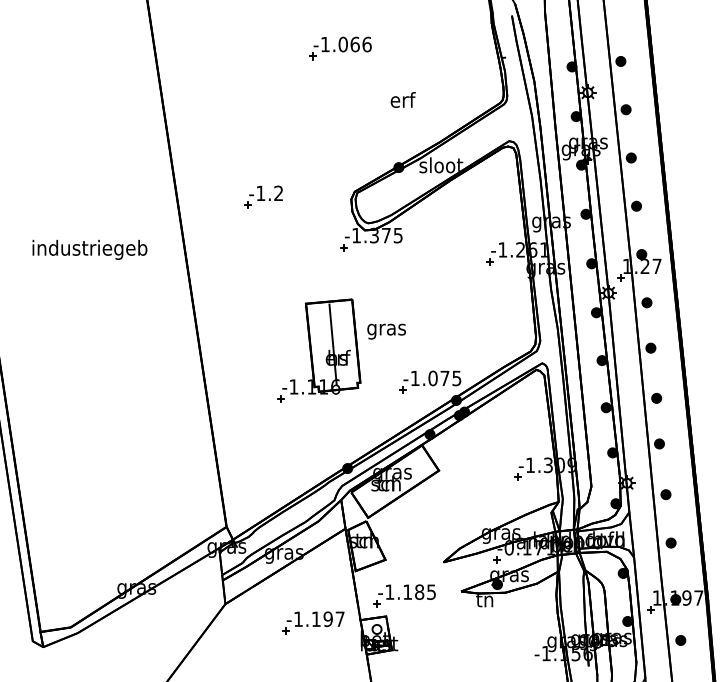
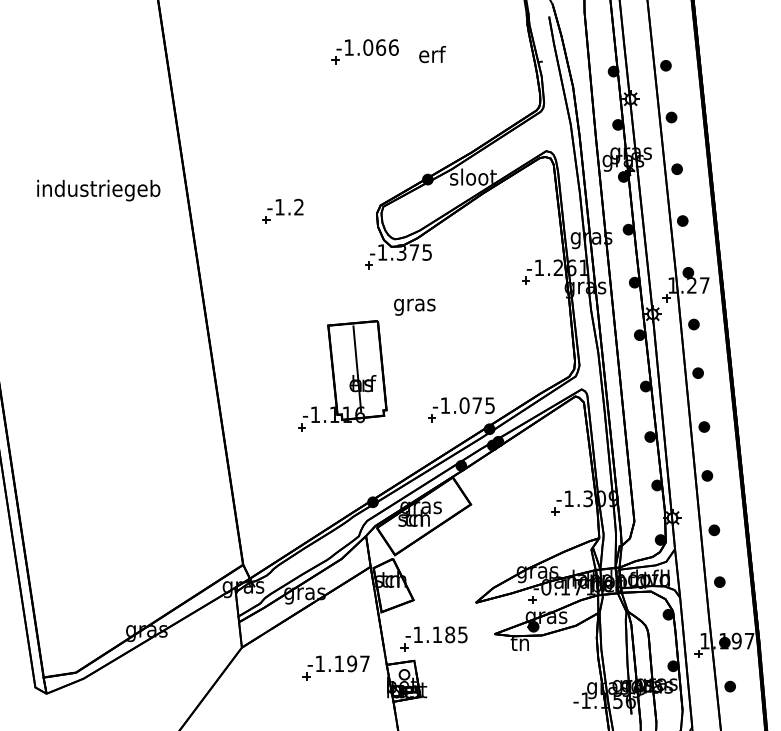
text: (402, 99) -> (431, 53), moved
text: (89, 249) -> (98, 190), moved
text: (386, 331) -> (414, 307), moved

